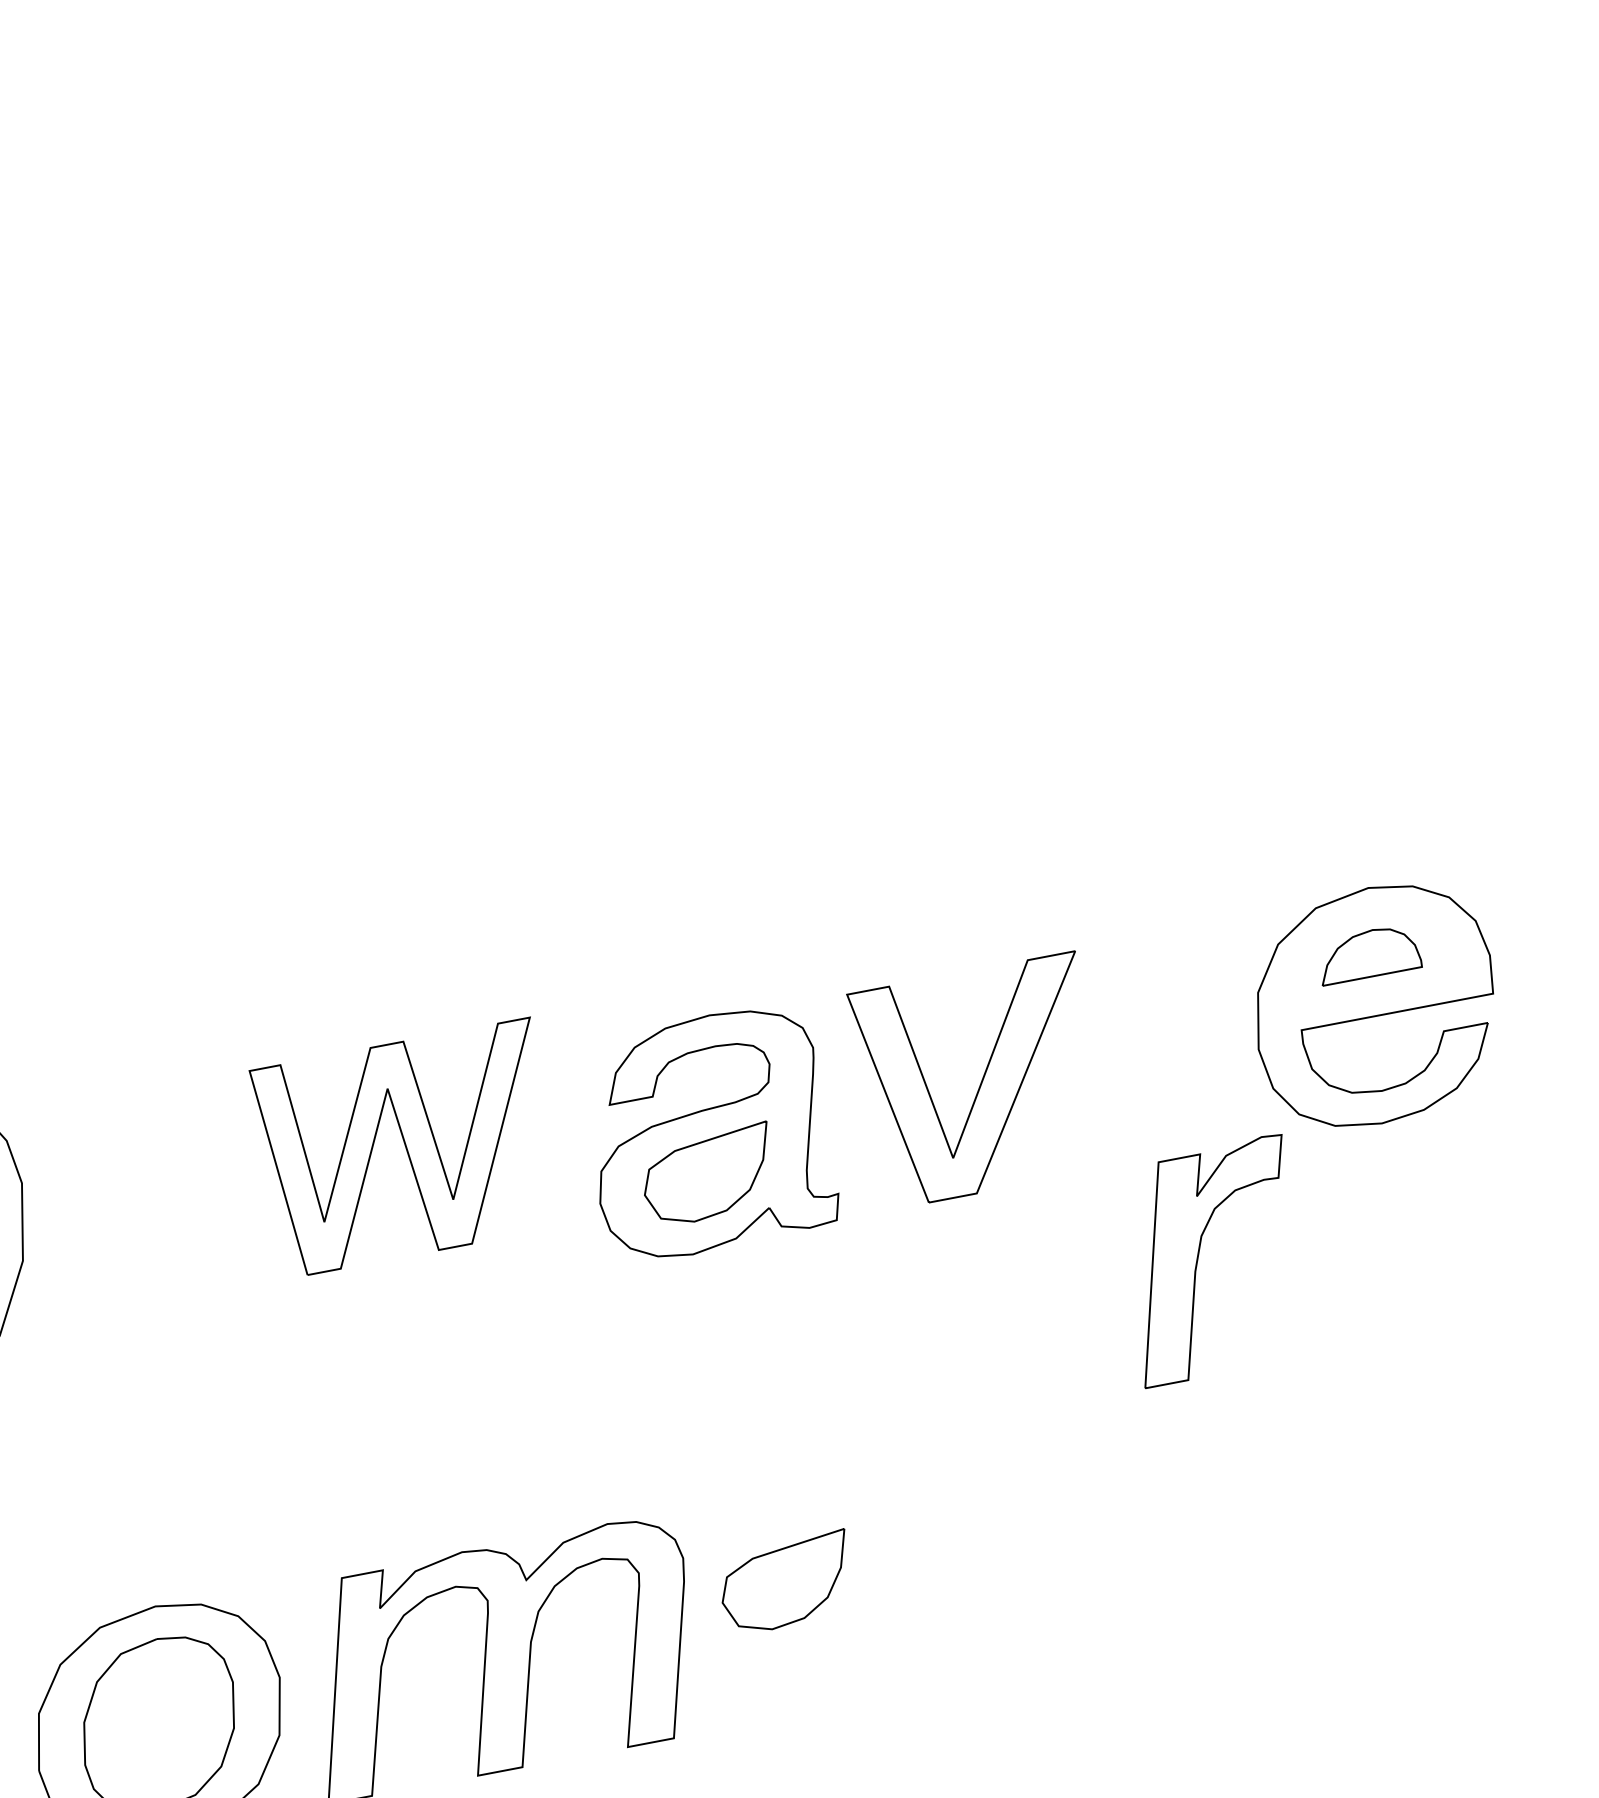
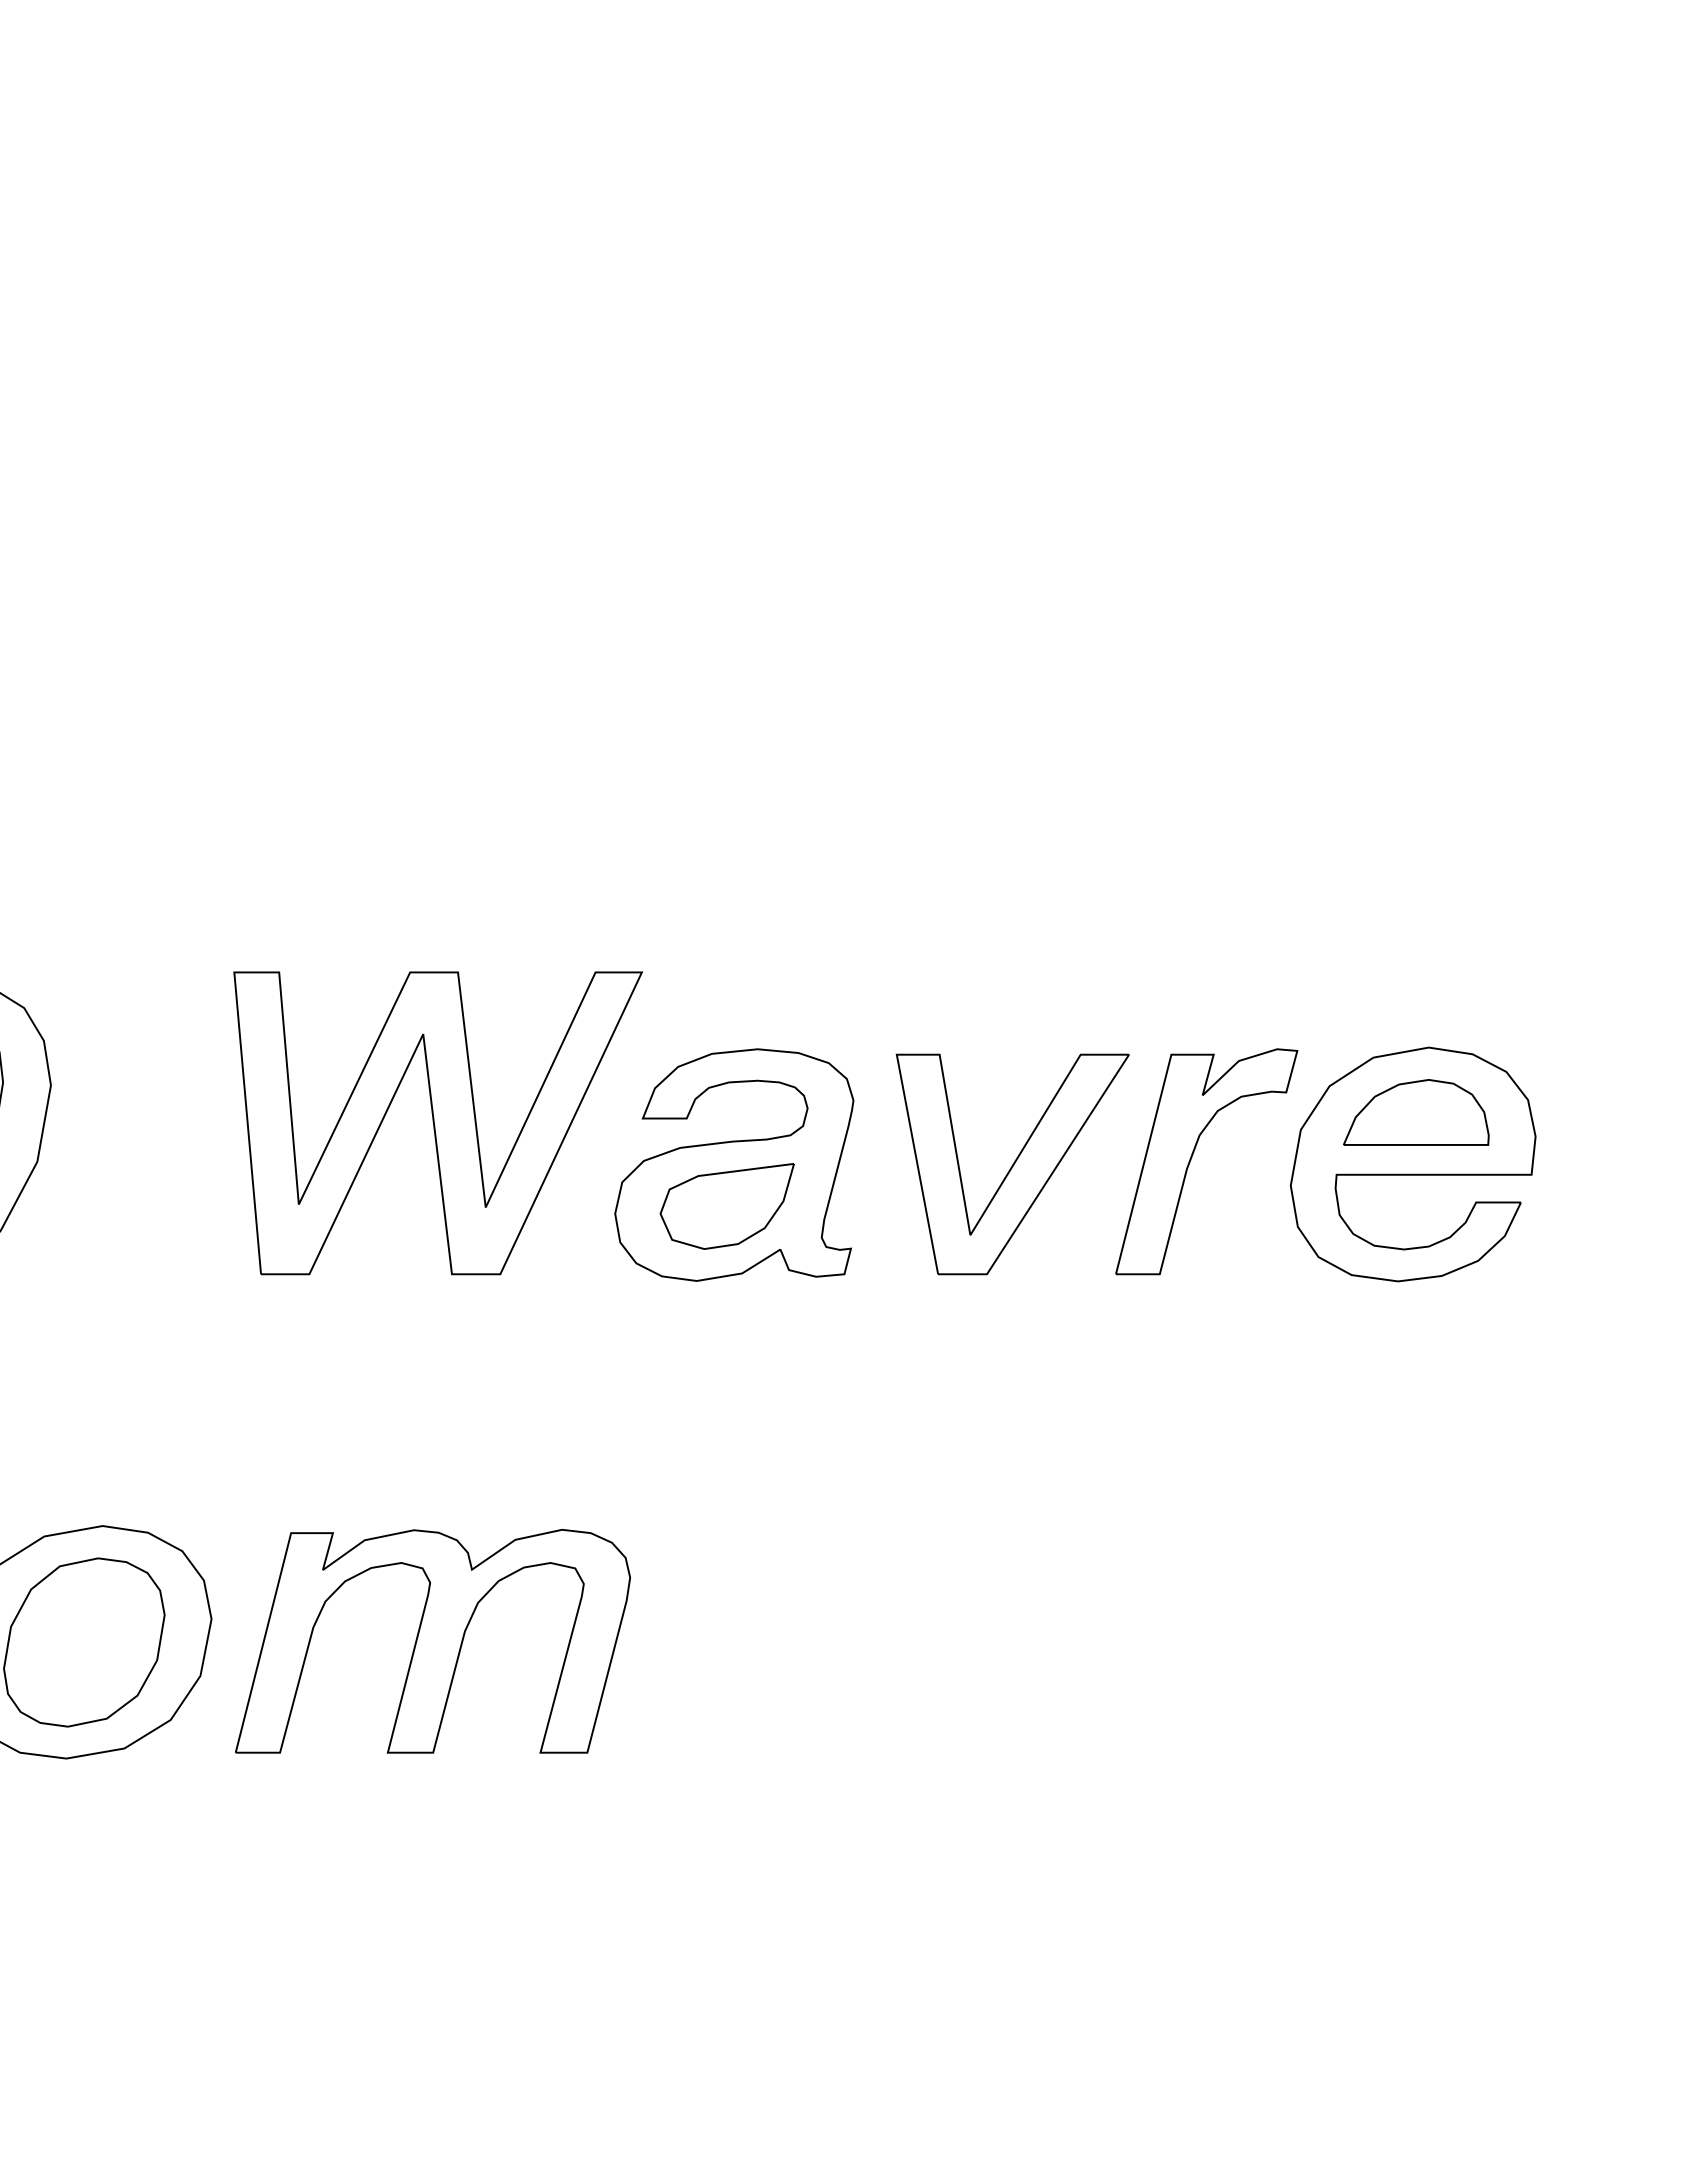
part: (1368, 954) -> (1416, 1112), size x1.43
part: (409, 1148) -> (438, 1123), size x1.43
part: (1198, 1259) -> (1192, 1157), moved
part: (786, 1583) -> (726, 1621), removed

